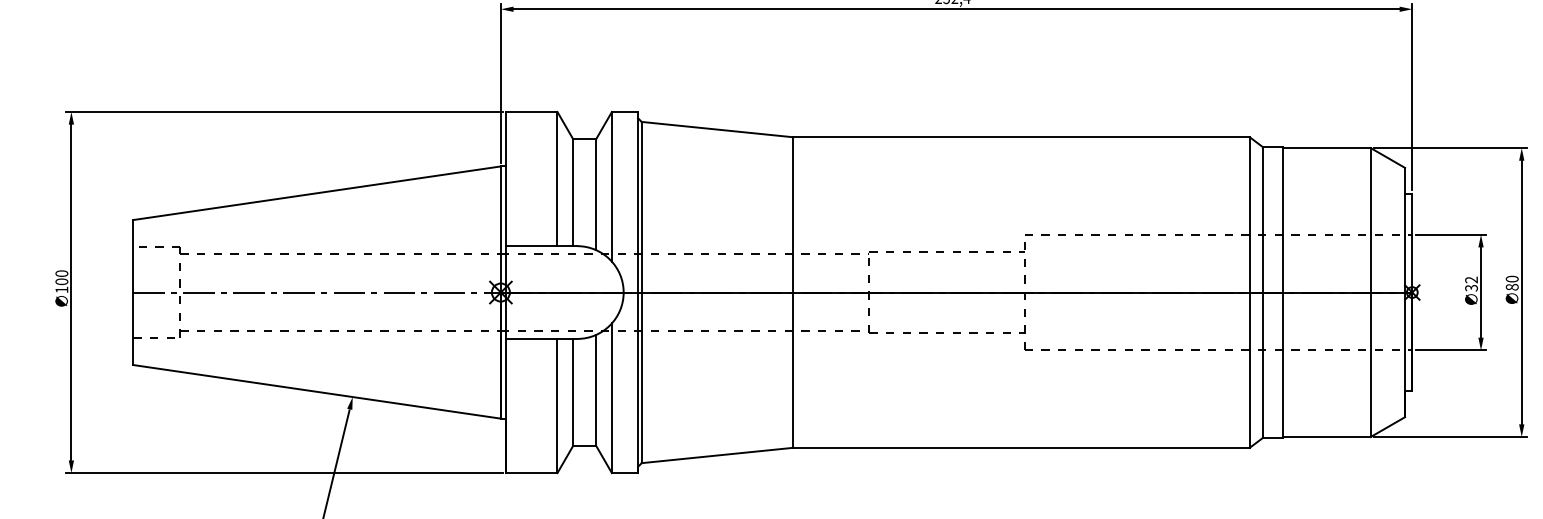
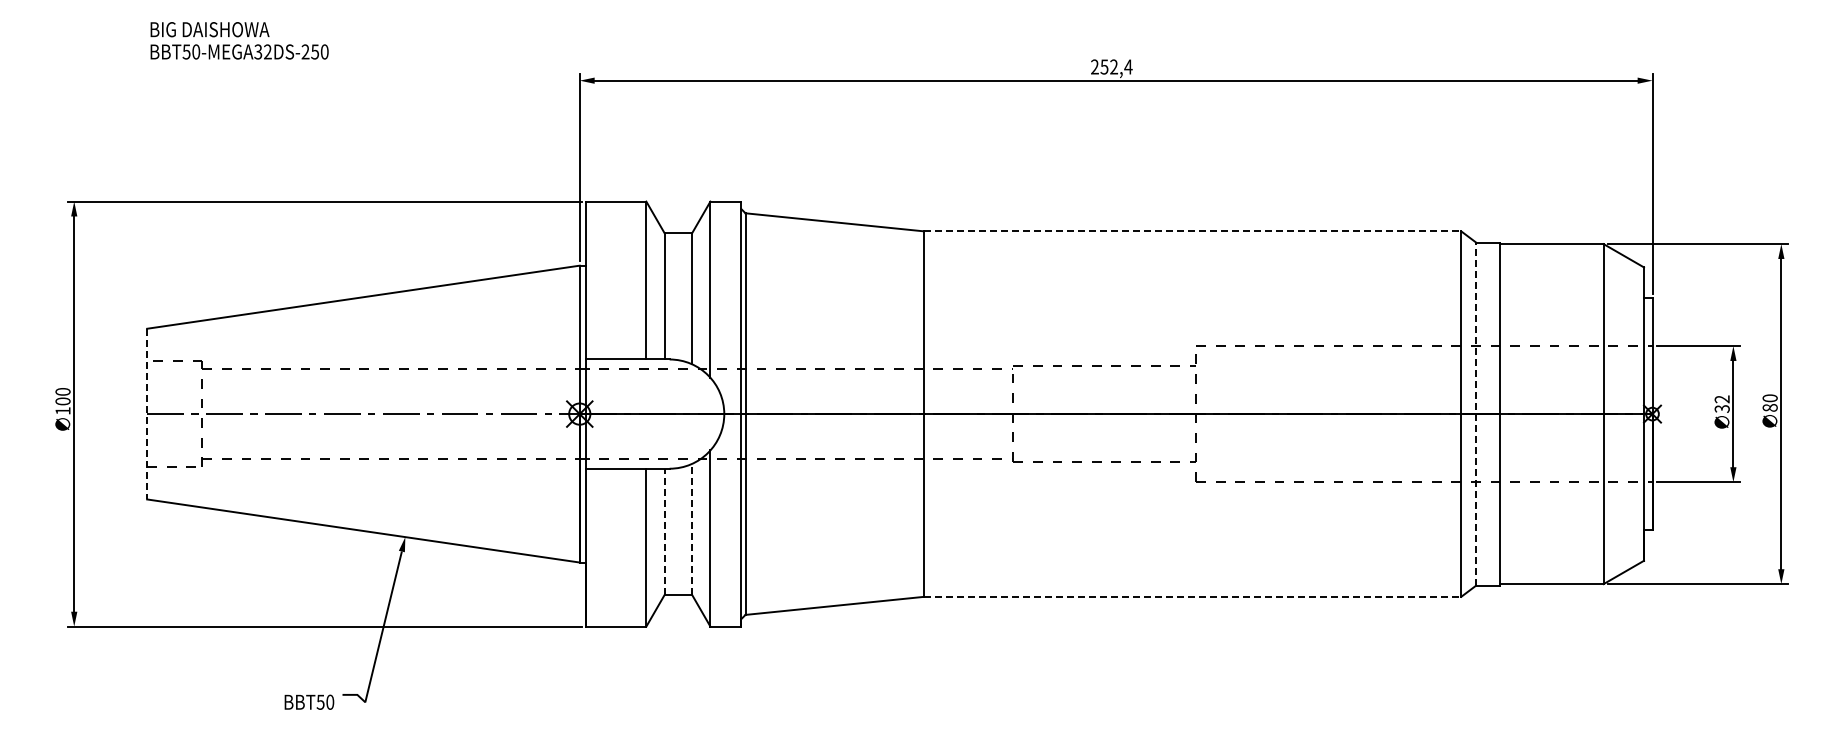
line: (1021, 137) -> (1192, 231), solid -> dashed
line: (133, 292) -> (147, 414), solid -> dashed
line: (1262, 292) -> (1476, 413), solid -> dashed
line: (596, 389) -> (692, 528), solid -> dashed
line: (572, 392) -> (664, 531), solid -> dashed
line: (1021, 447) -> (1192, 596), solid -> dashed

